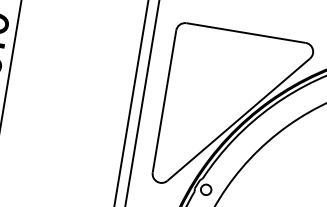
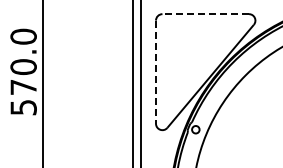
line: (245, 33) -> (205, 14), solid -> dashed
line: (165, 102) -> (156, 72), solid -> dashed

